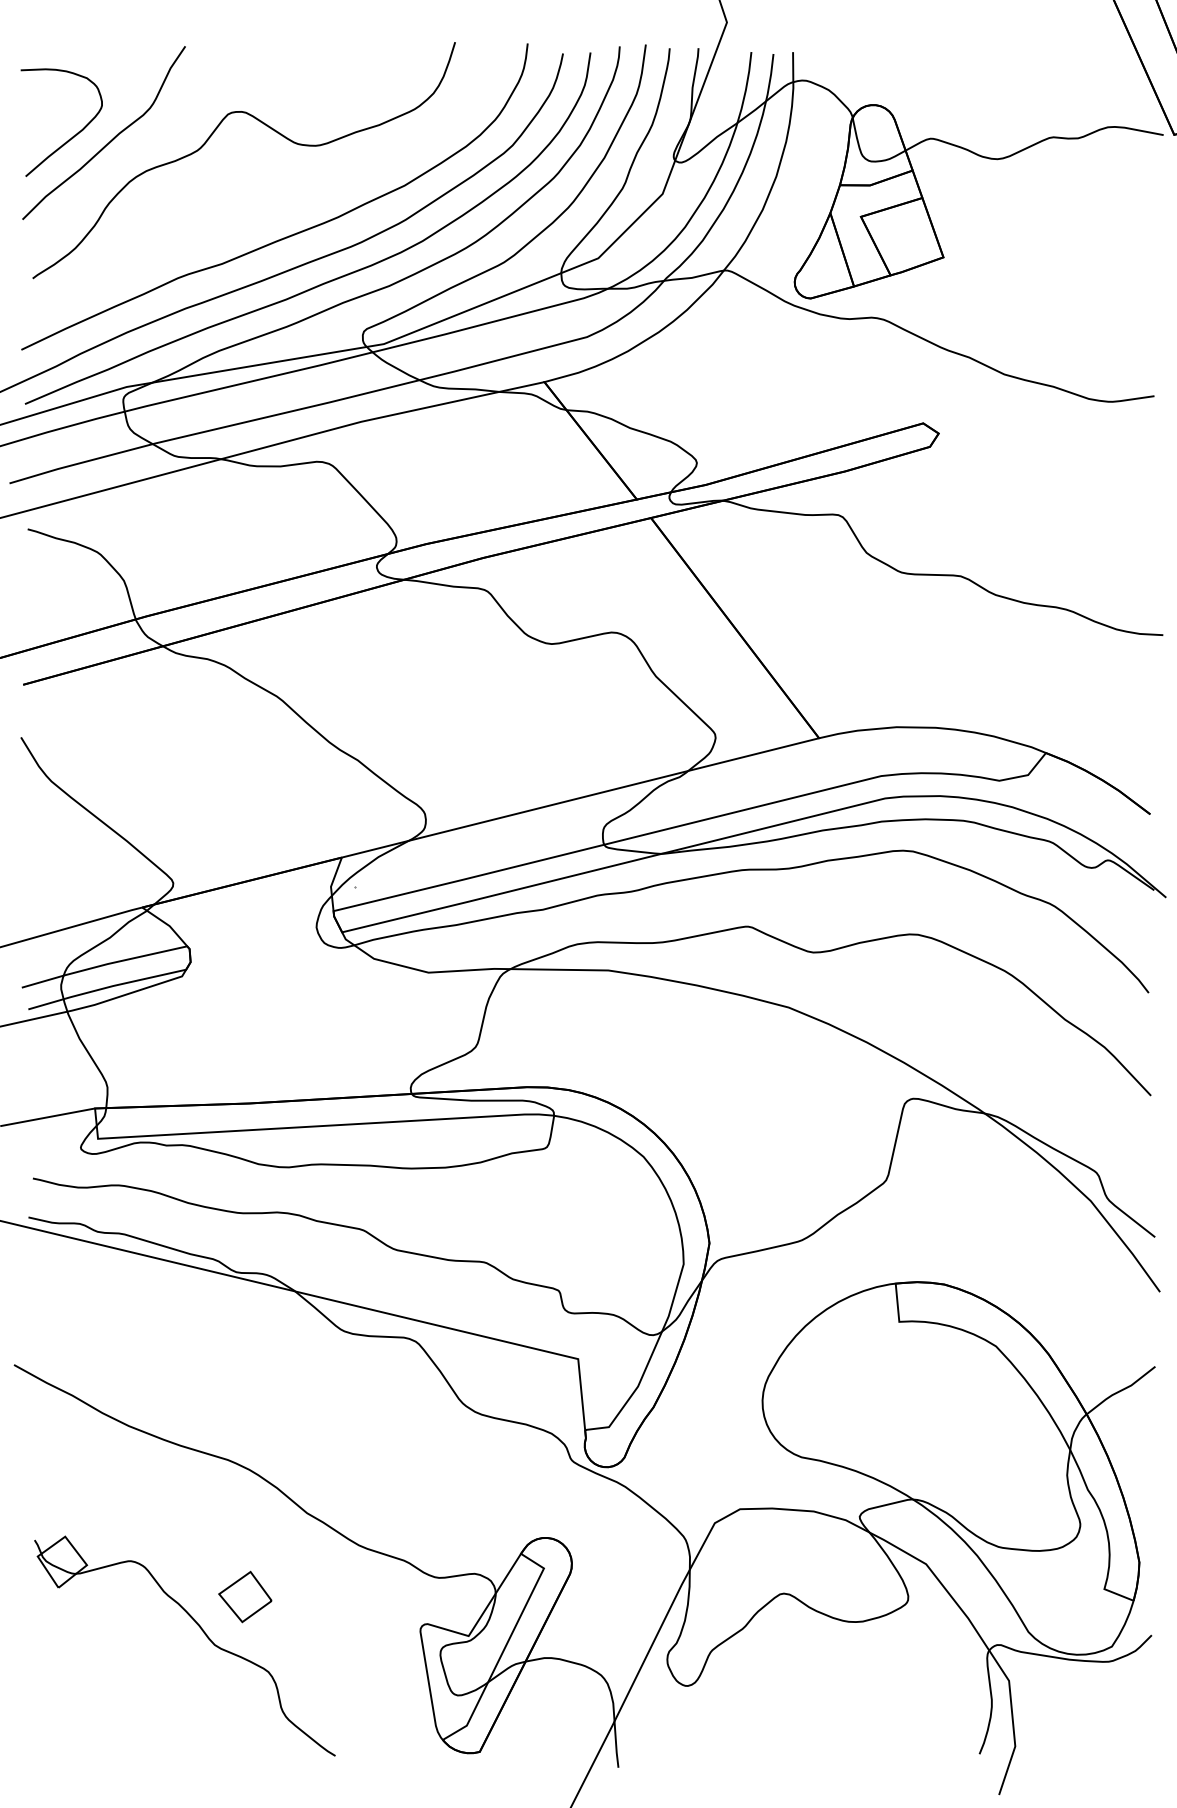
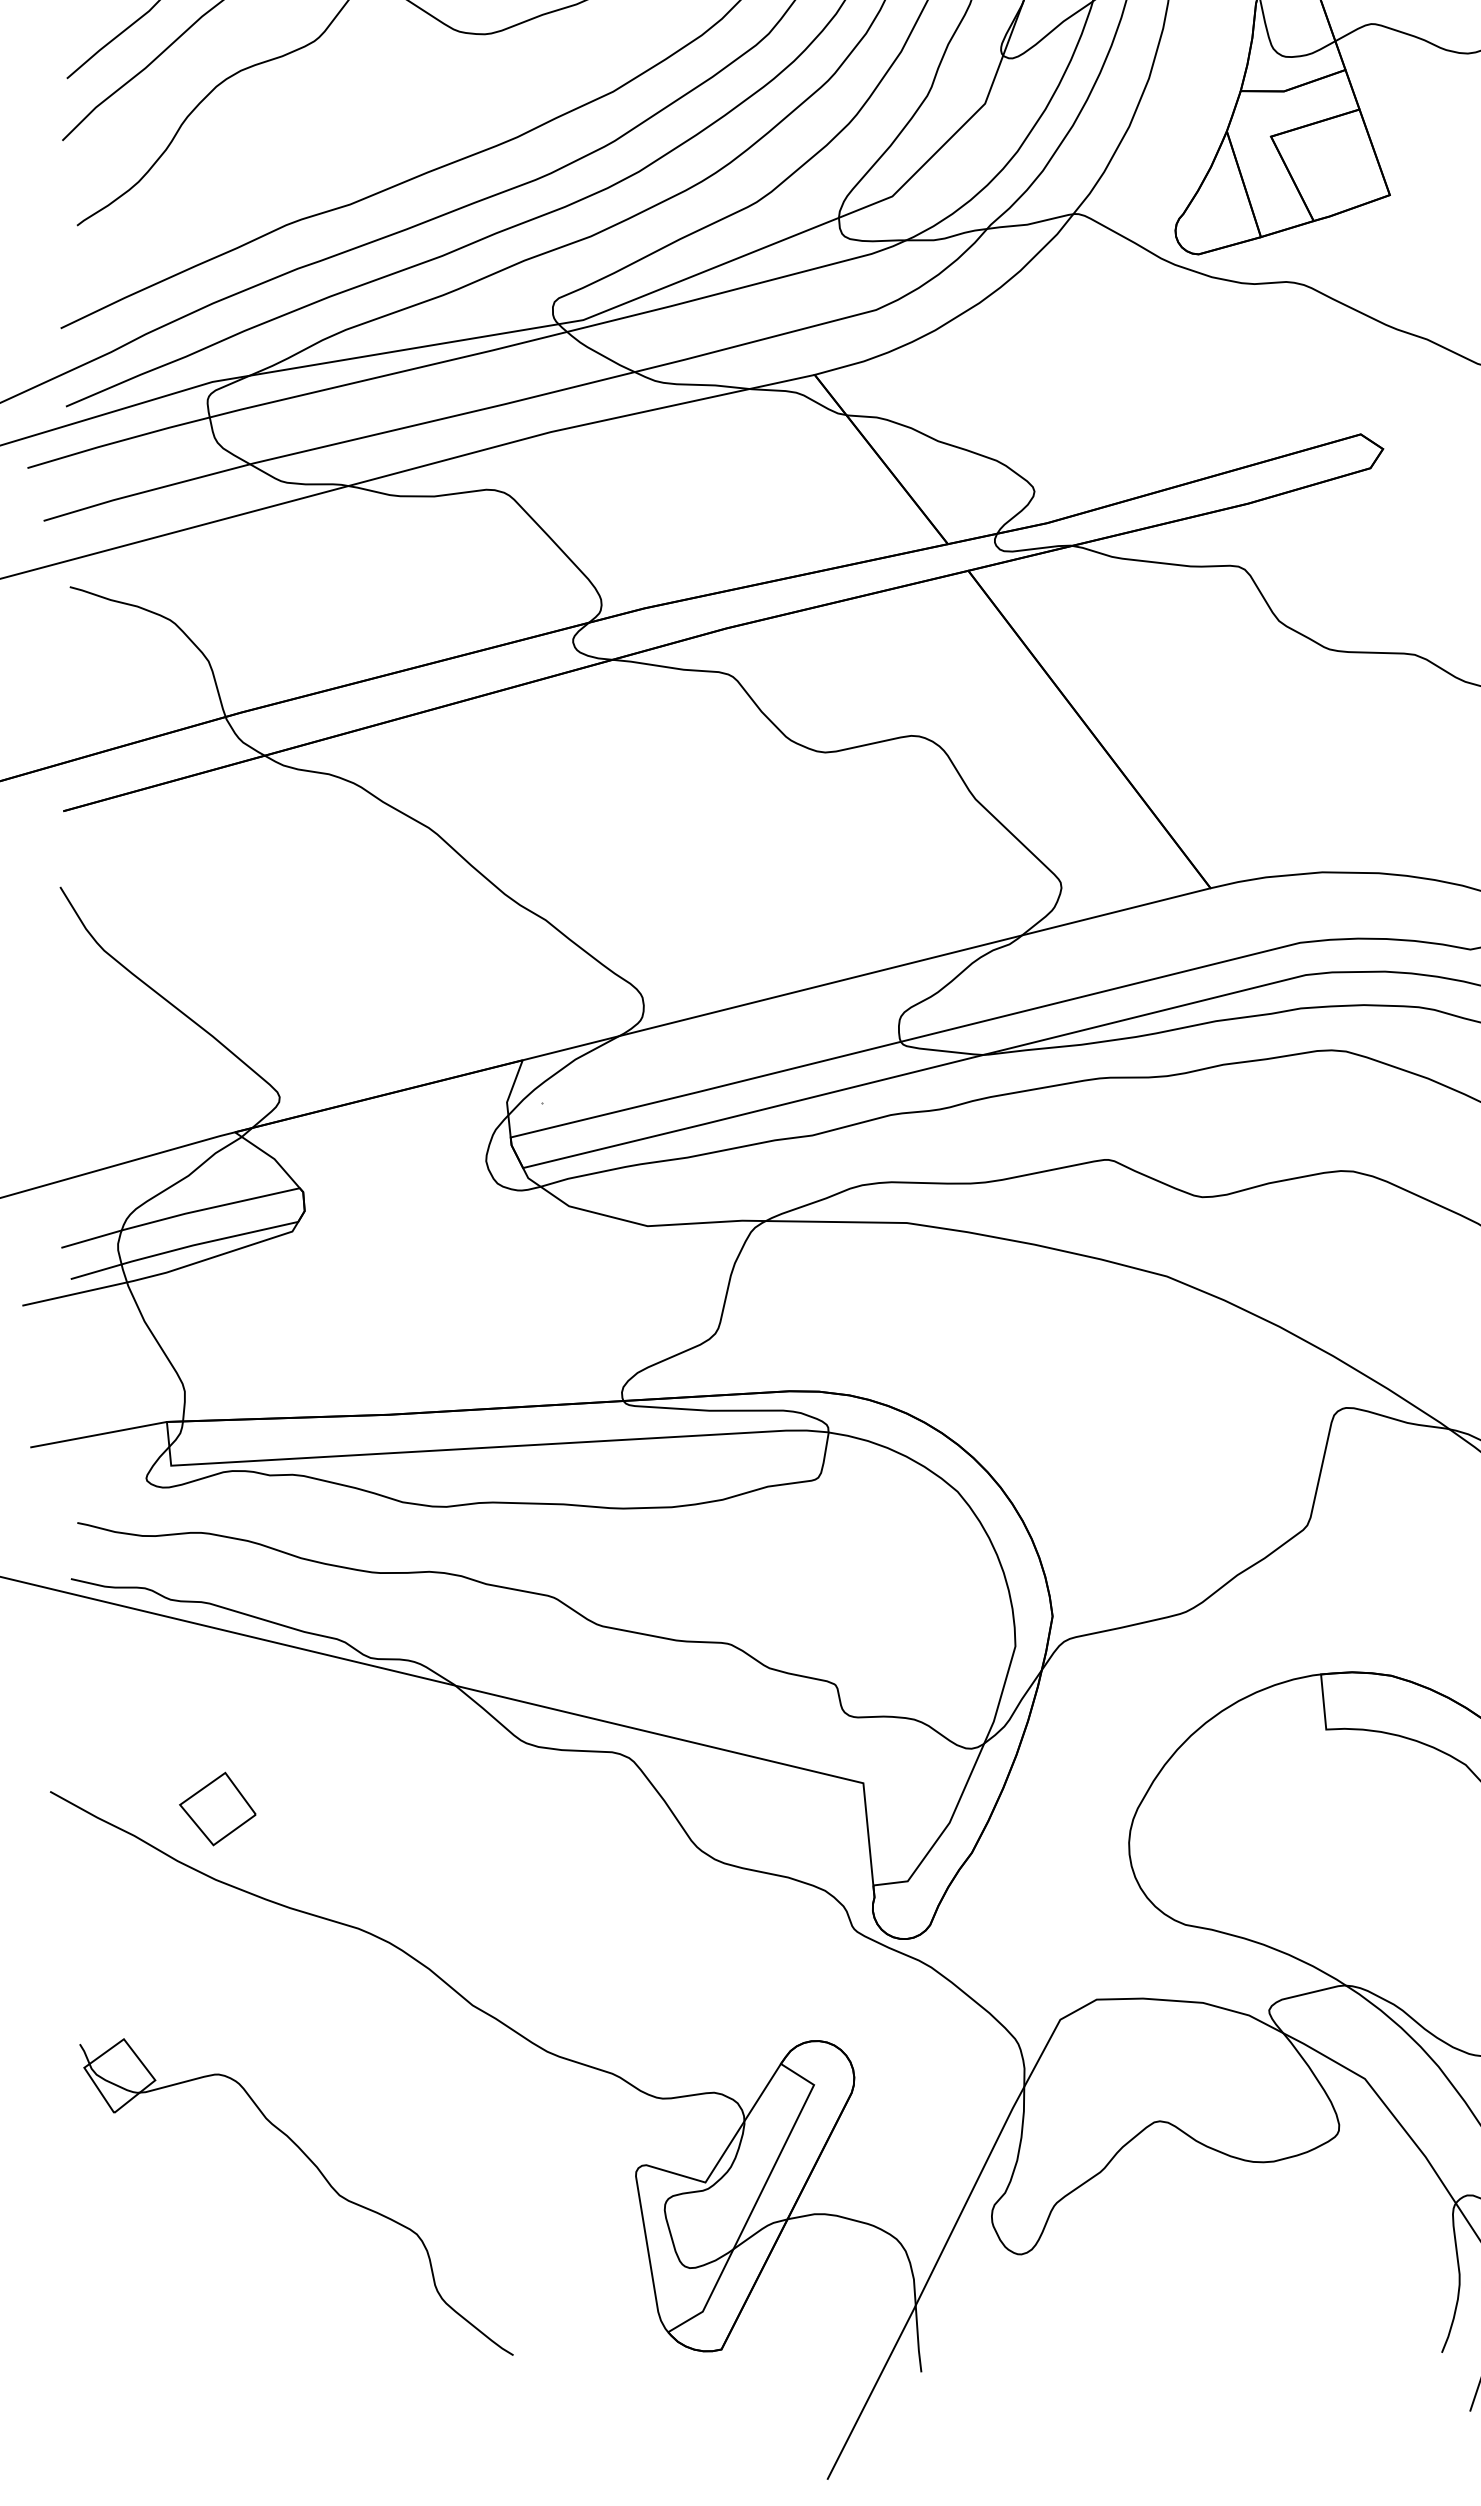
part: (245, 1596) -> (217, 1808), moved

